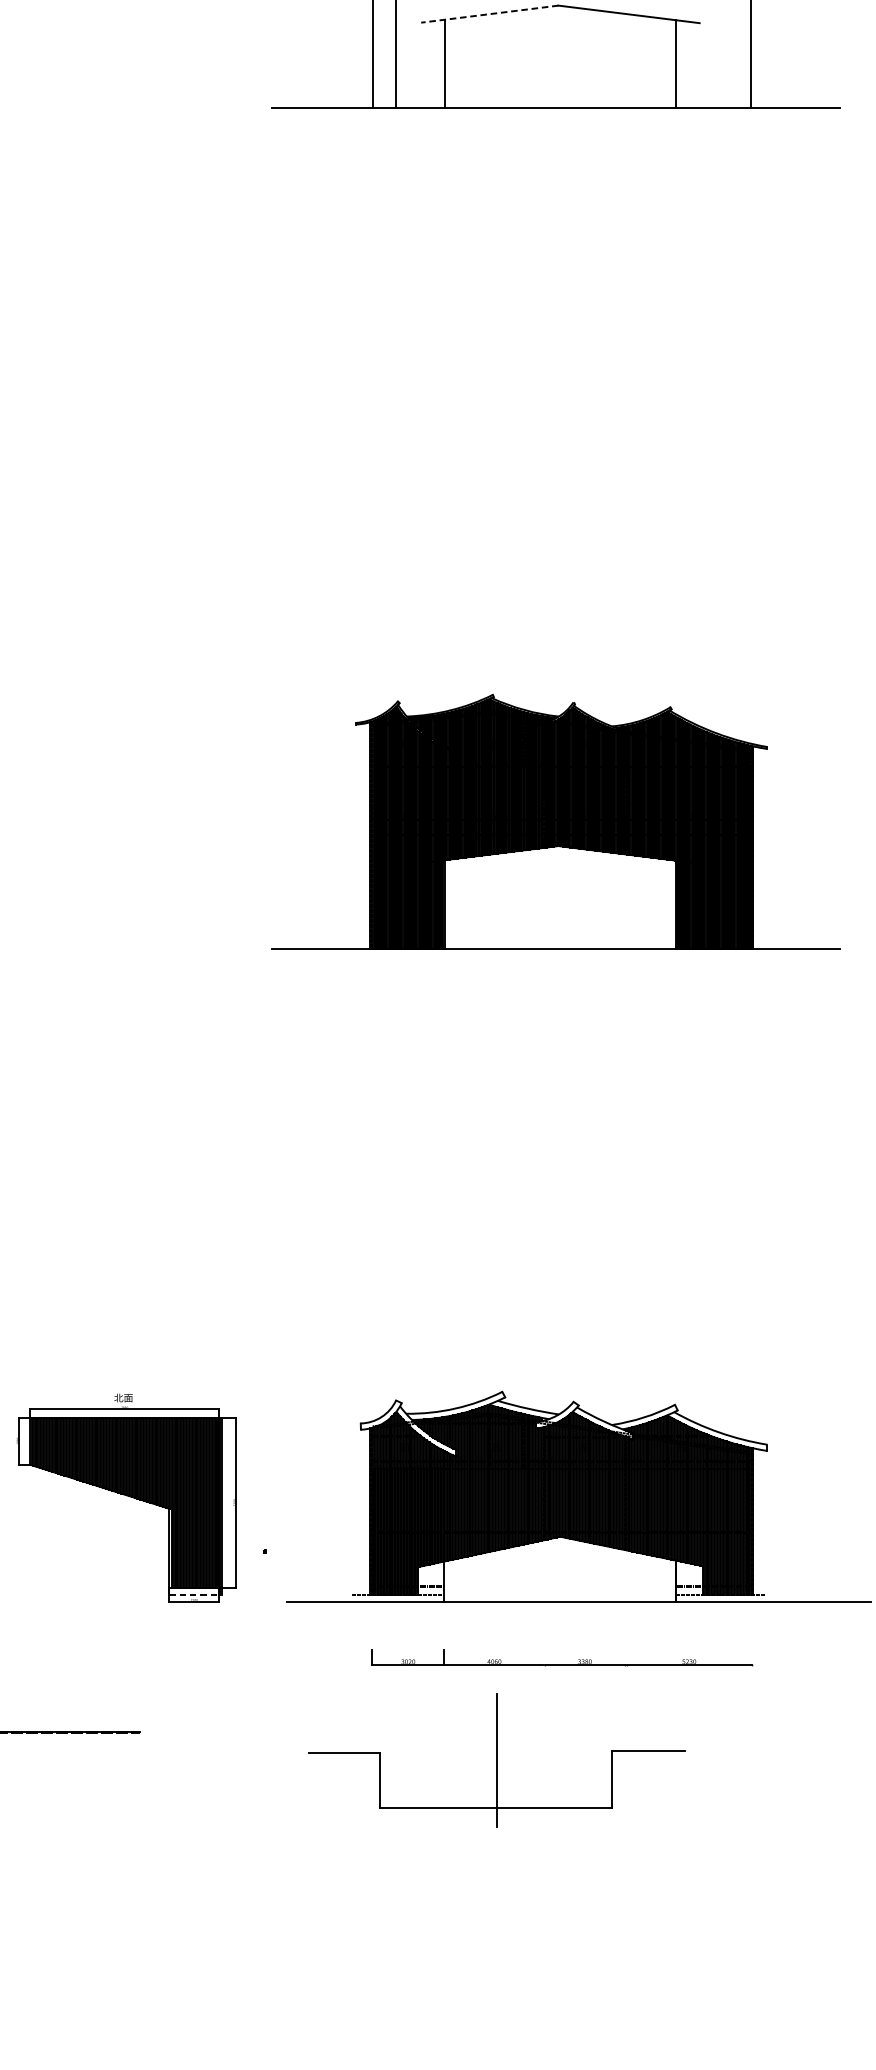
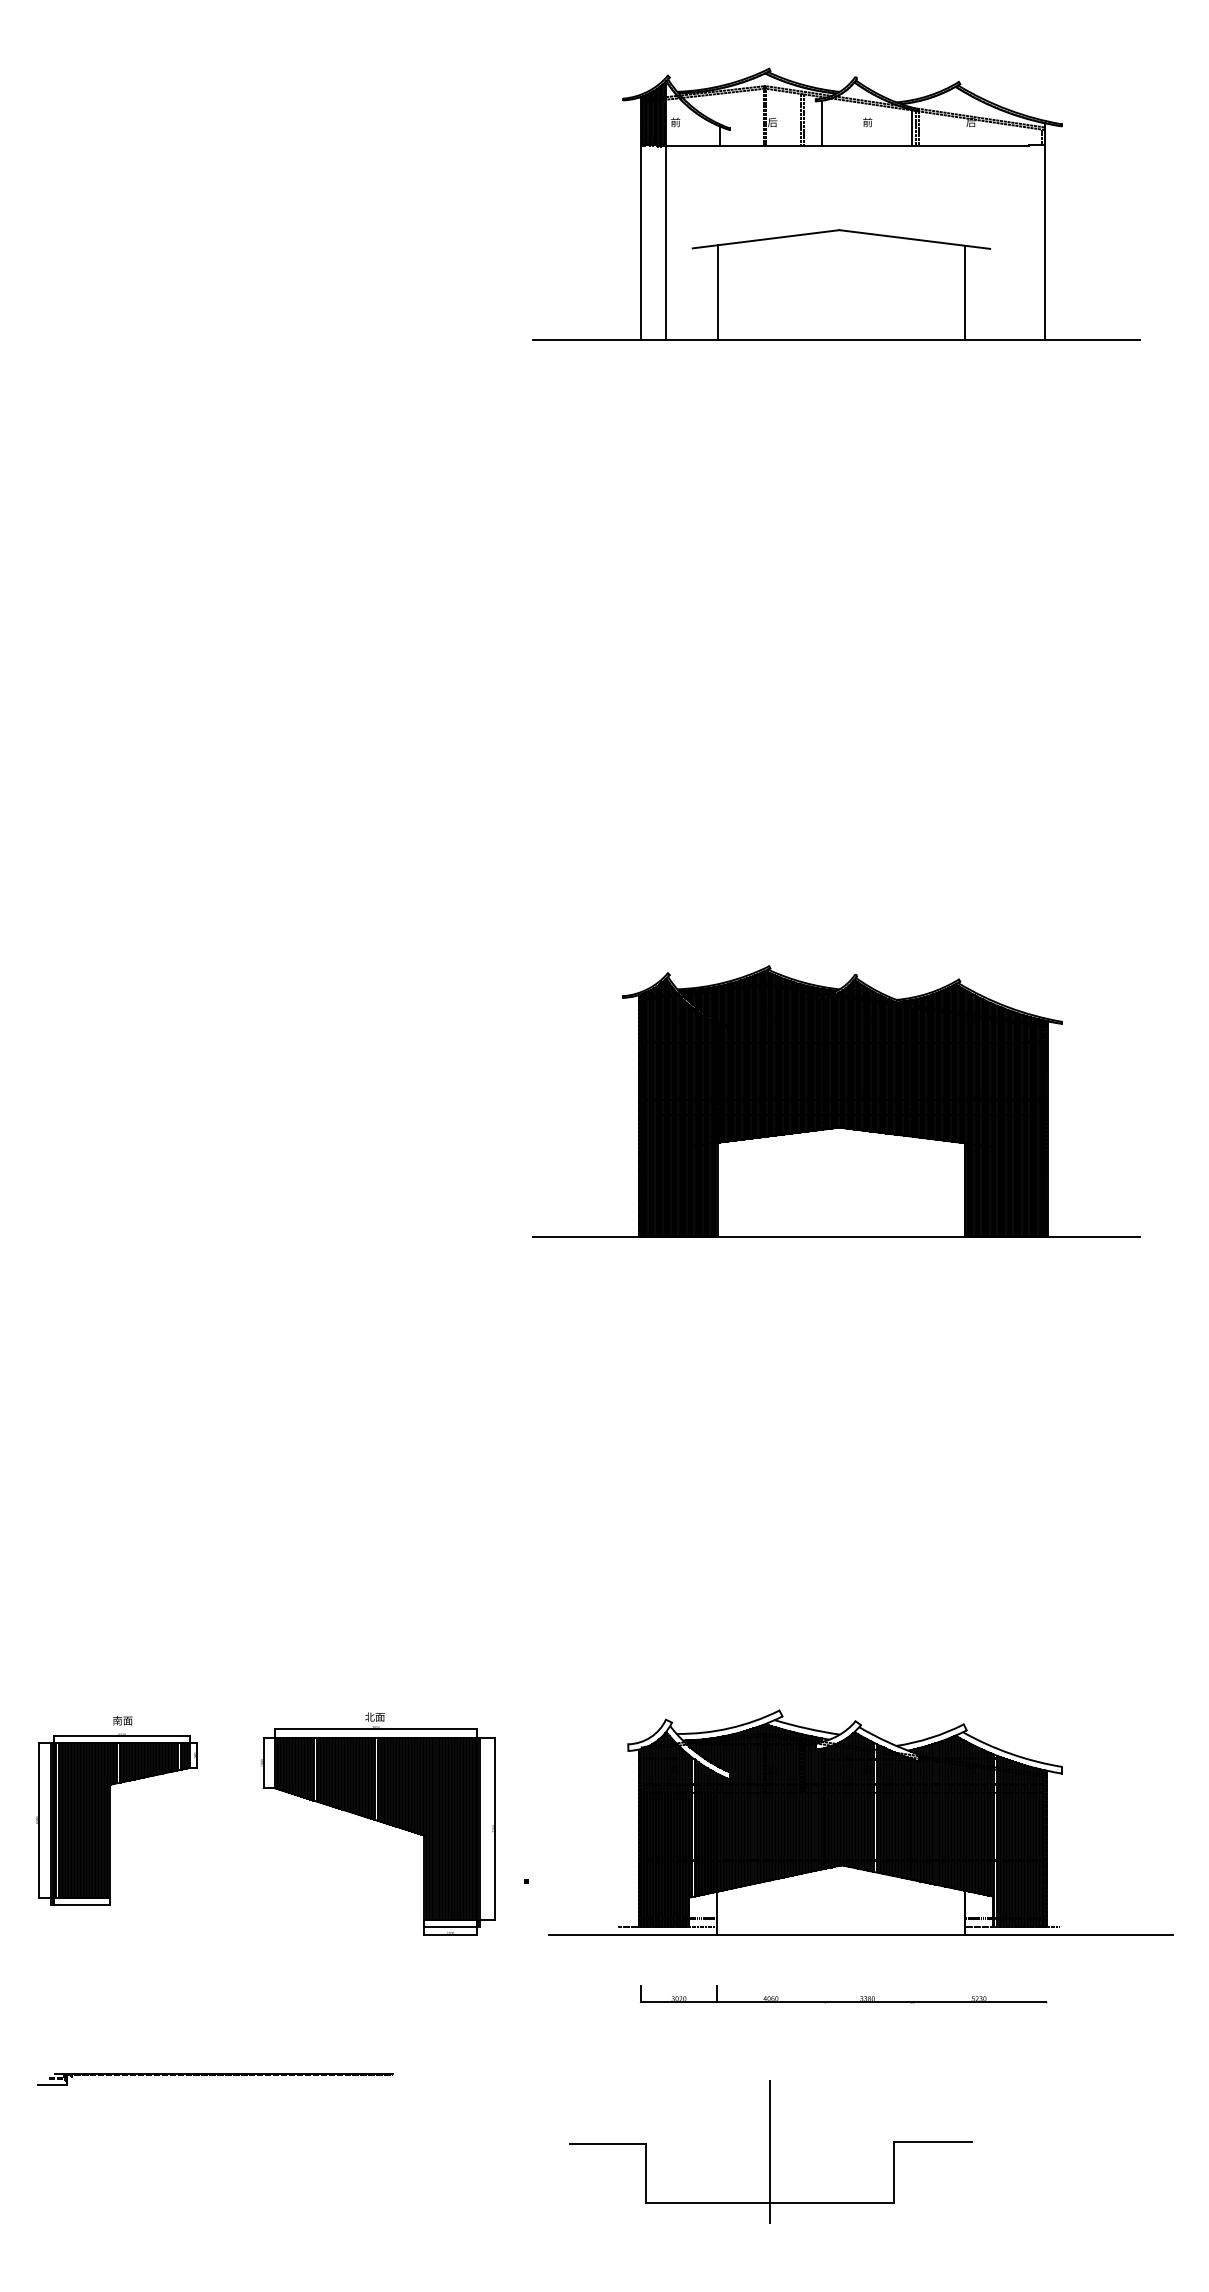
line: (490, 14) -> (766, 239), dashed -> solid
line: (194, 1595) -> (450, 1927), dashed -> solid
part: (496, 1759) -> (770, 2151), moved

